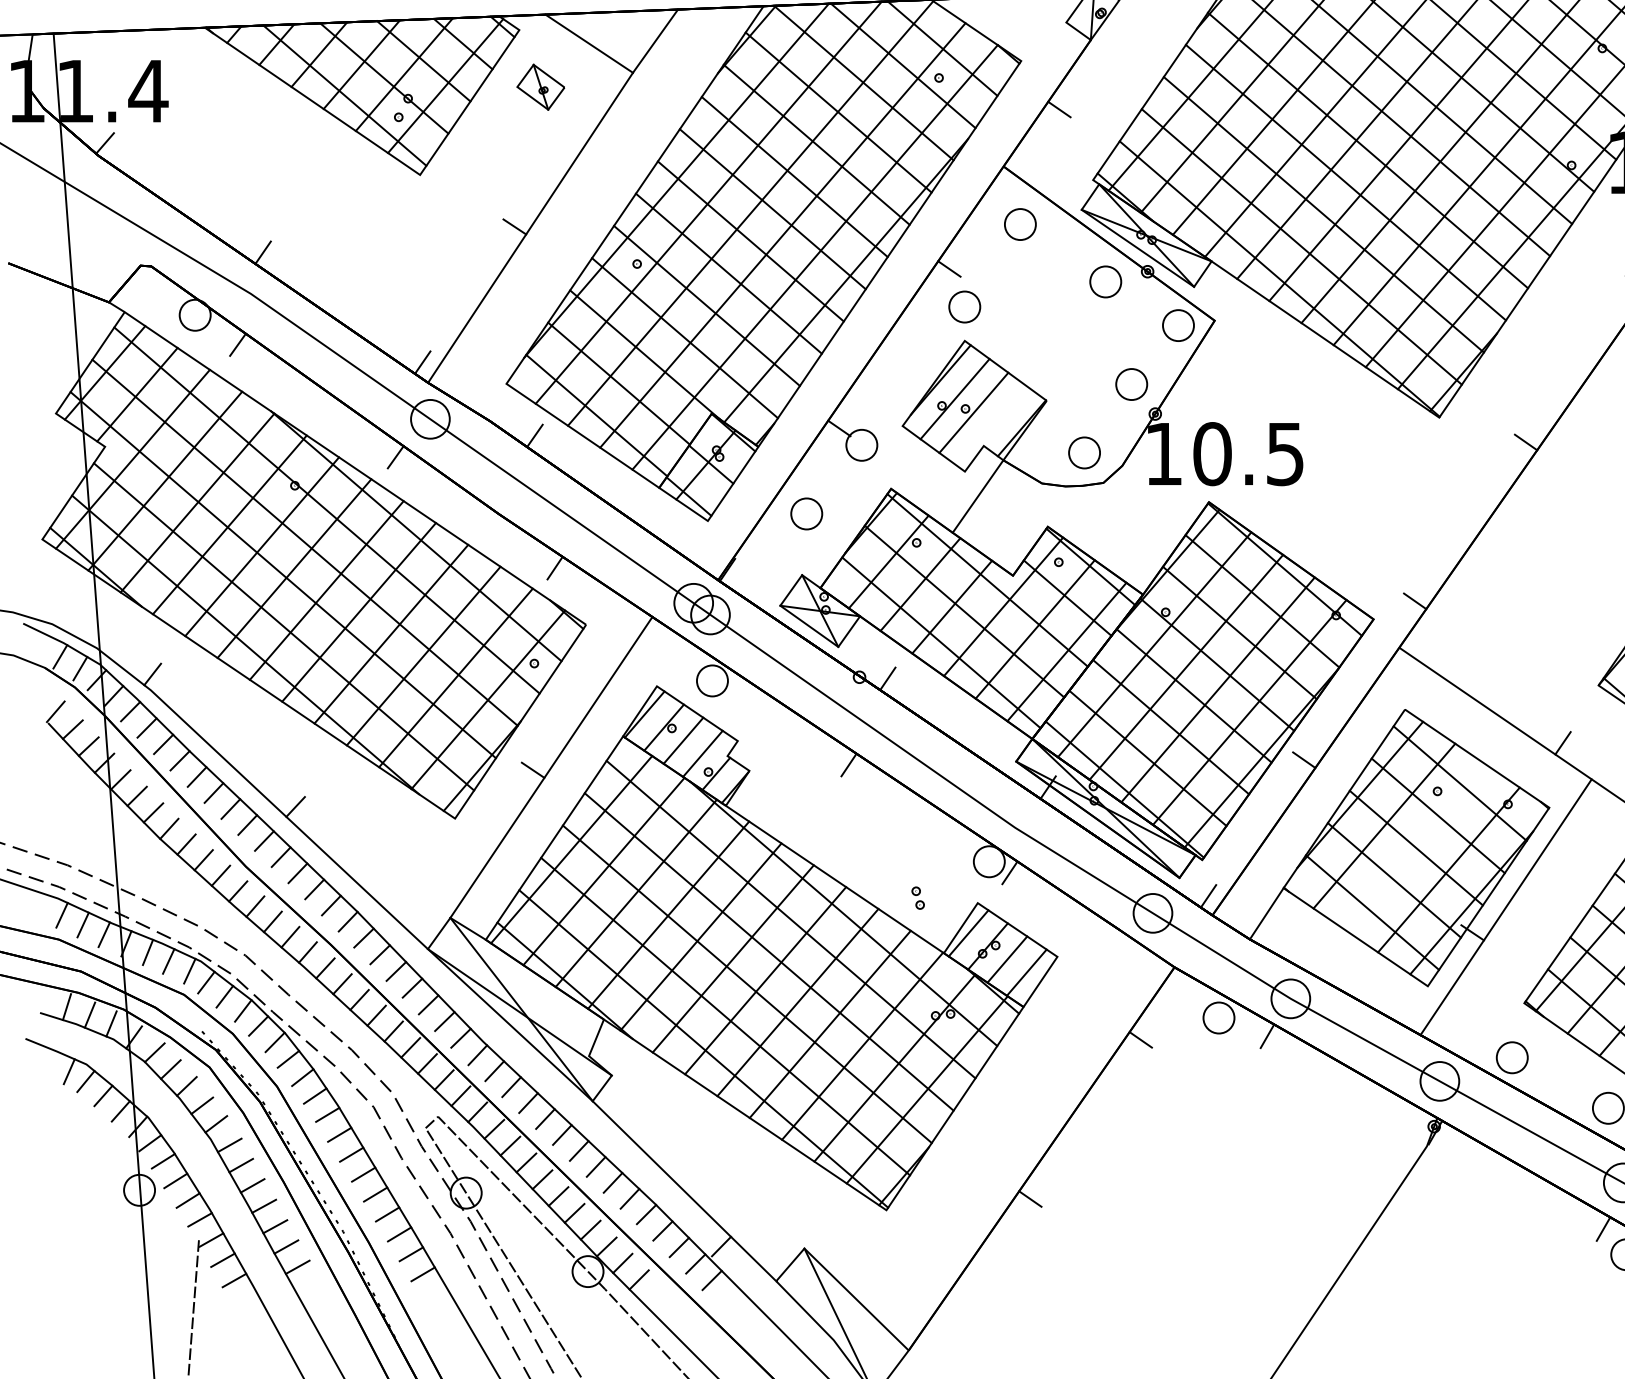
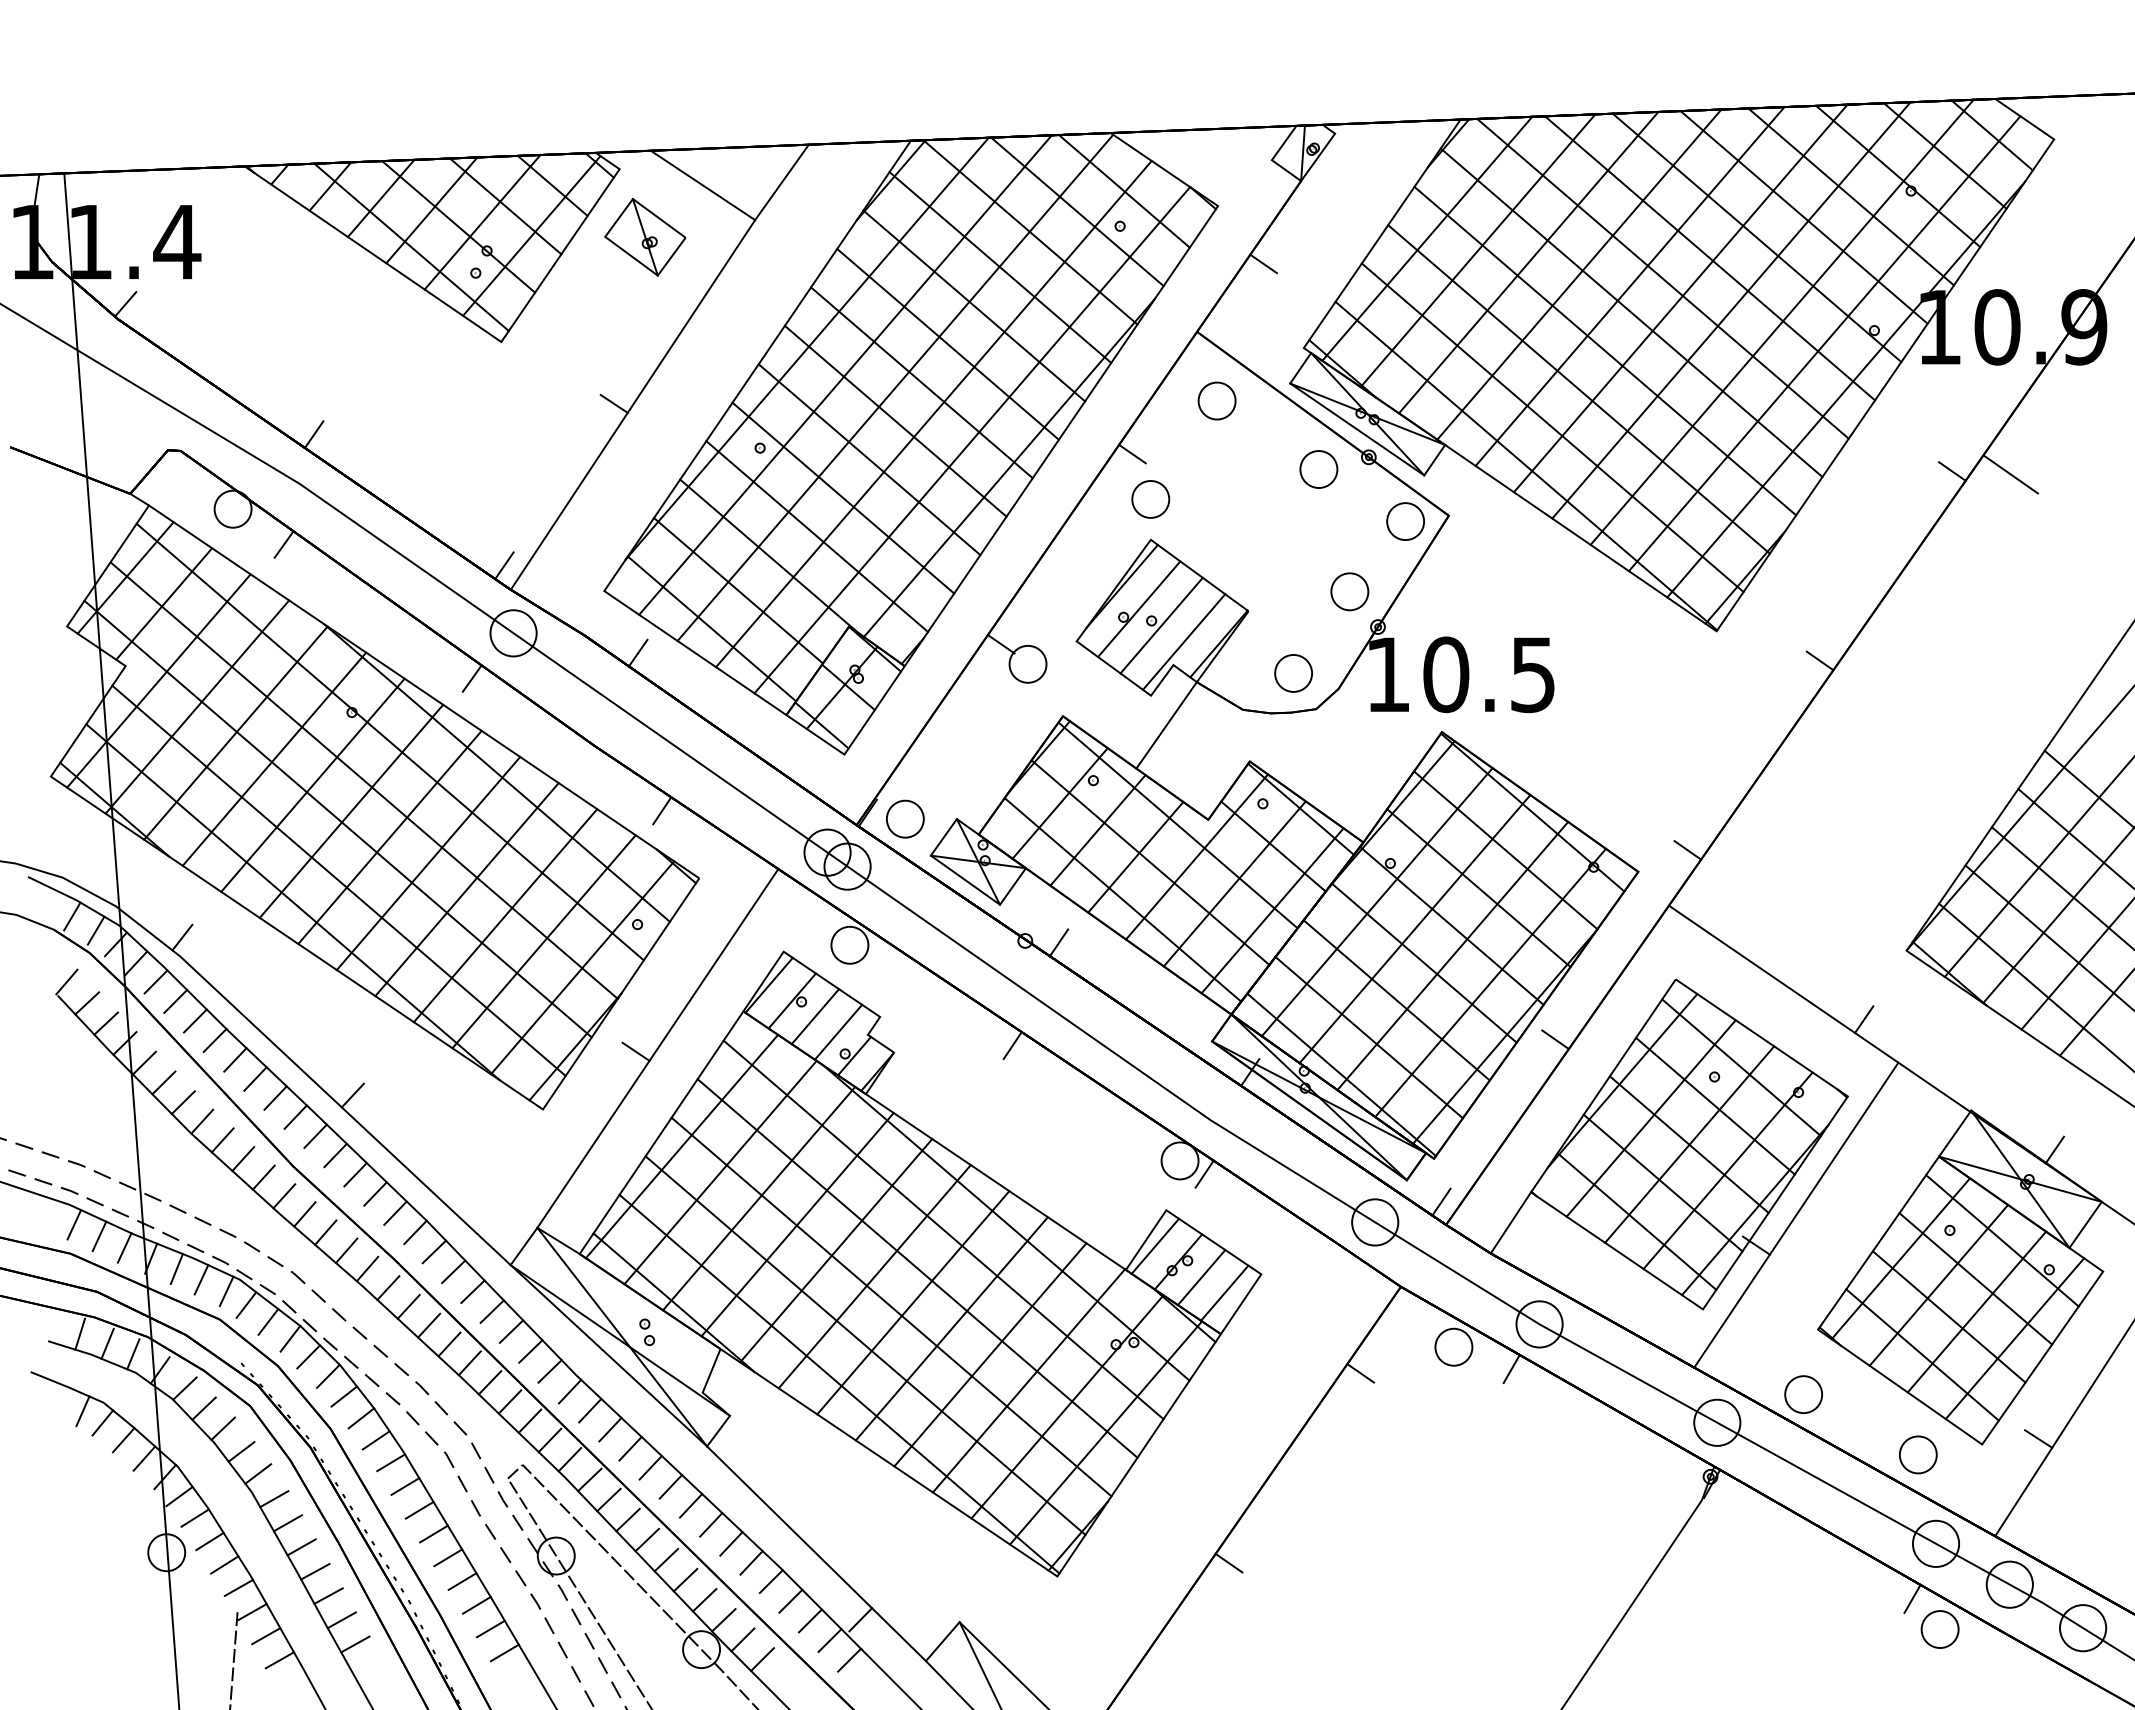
part: (541, 87) -> (645, 237), size x1.43
line: (992, 426) -> (1183, 641), added
part: (806, 513) -> (905, 818), moved
line: (1416, 847) -> (1689, 1144), added
part: (918, 898) -> (647, 1332), moved

